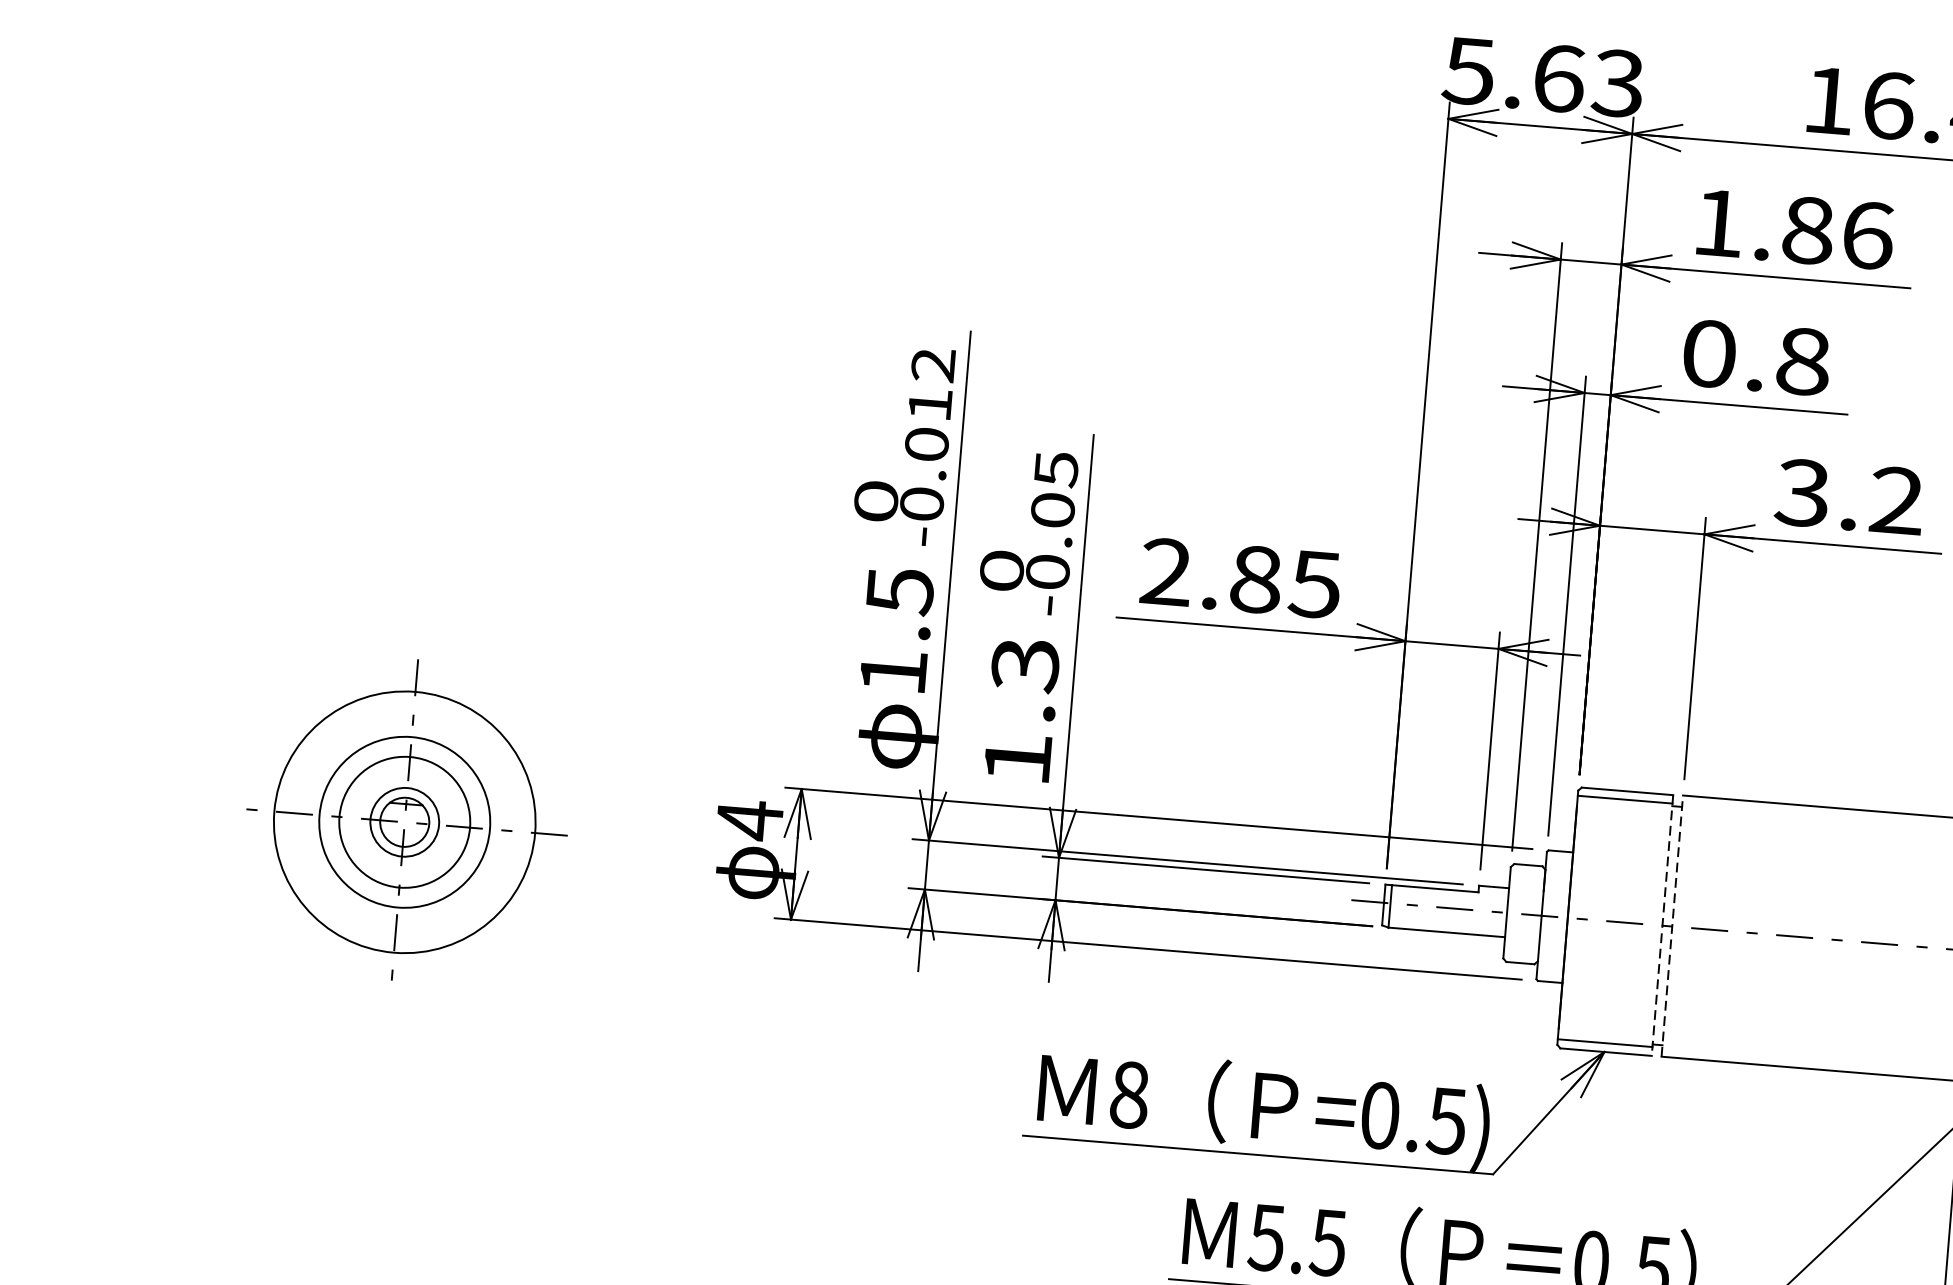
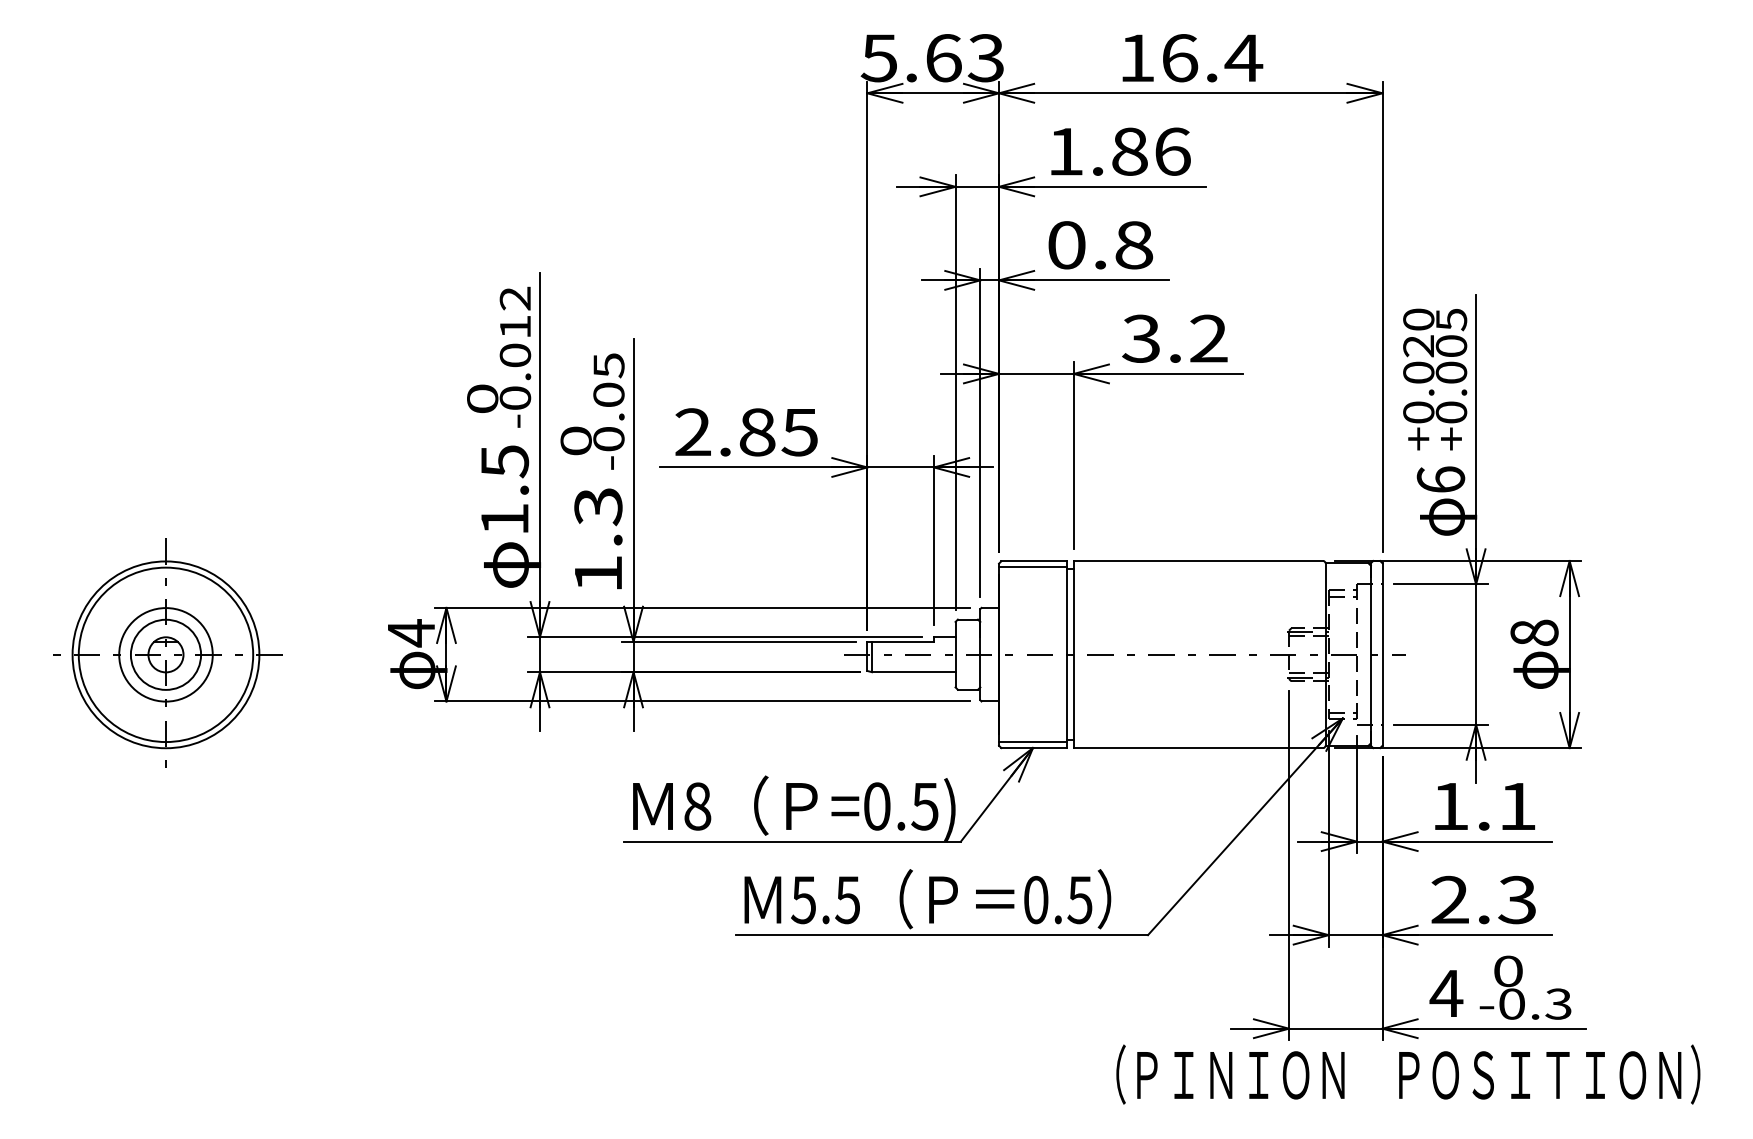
circle: (404, 821) -> (165, 654), size x1.43
circle: (404, 821) -> (165, 654), size x1.43
line: (1661, 926) -> (1066, 655), dashed -> solid
line: (1671, 926) -> (1073, 654), dashed -> solid

